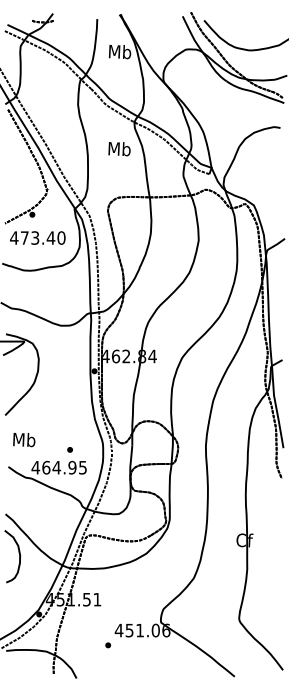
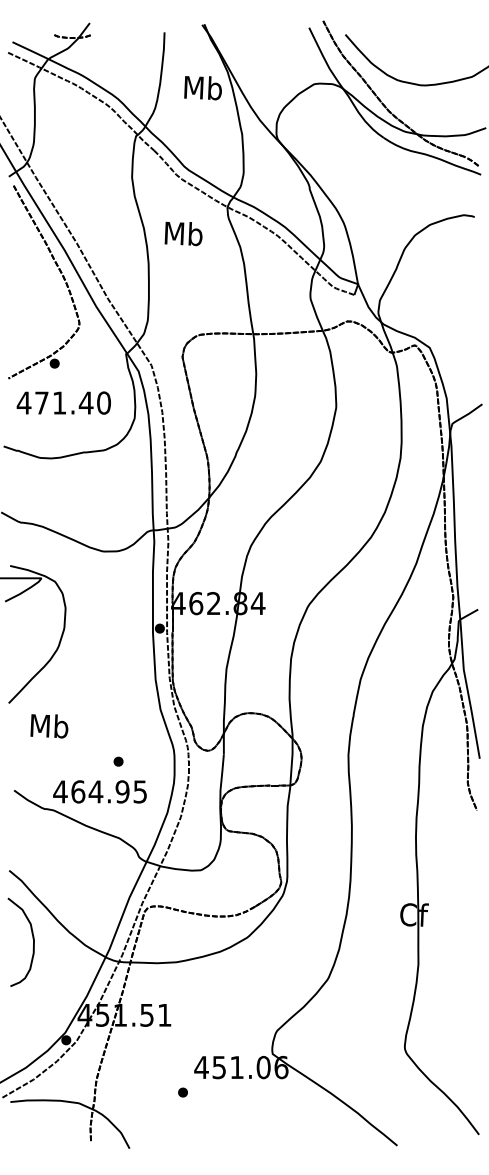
text: (119, 149) -> (183, 234), moved
text: (35, 237) -> (59, 402), 473.40 -> 471.40
text: (24, 440) -> (49, 727), moved

